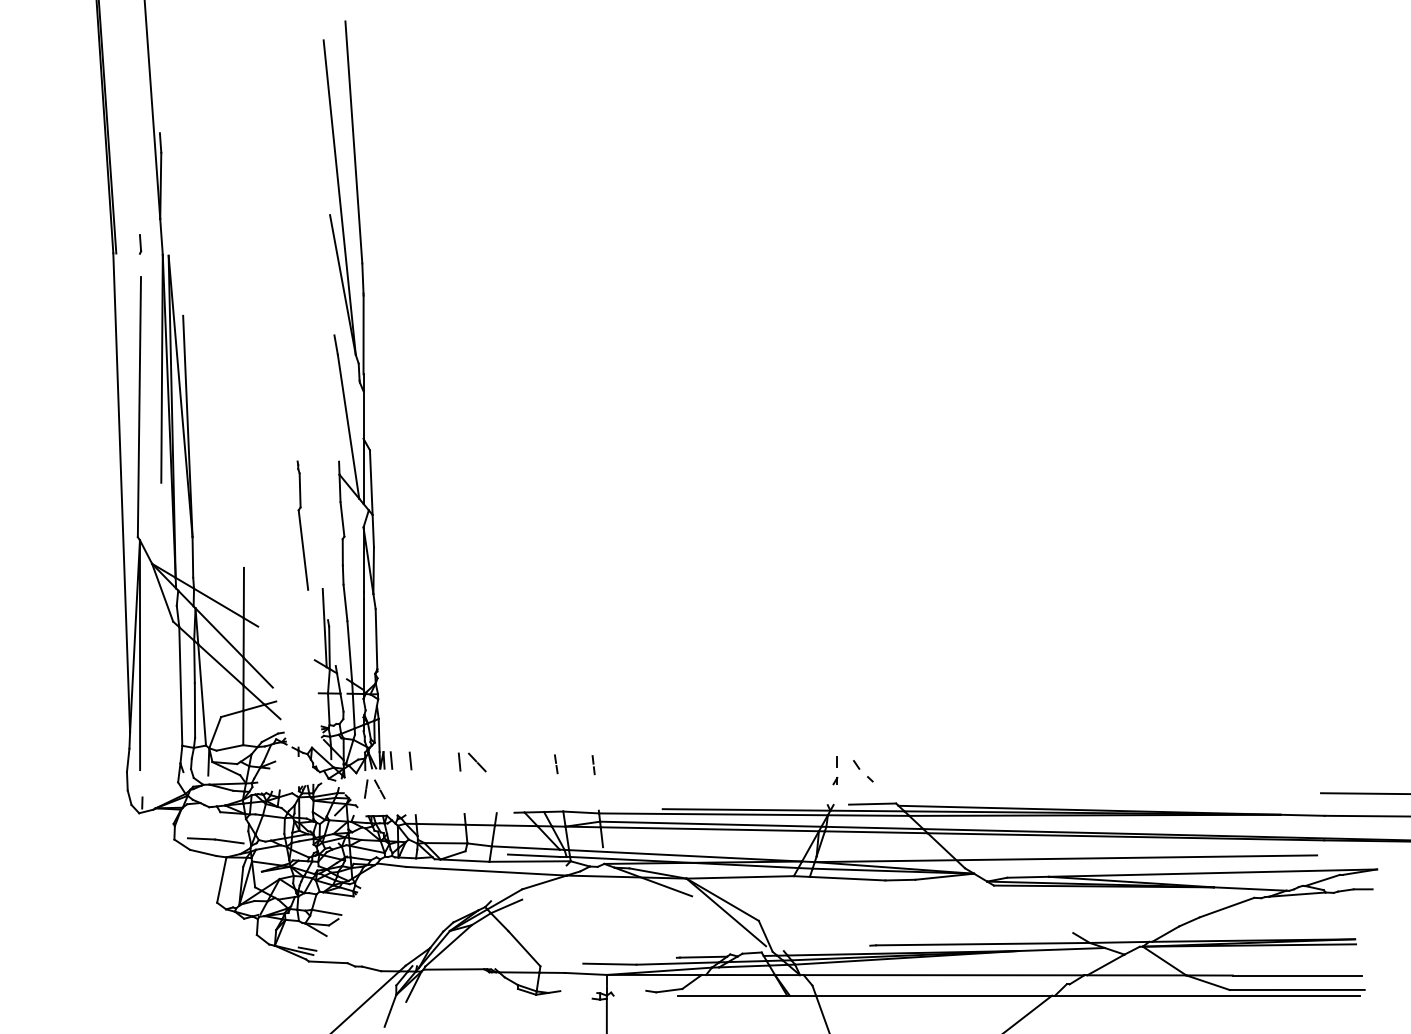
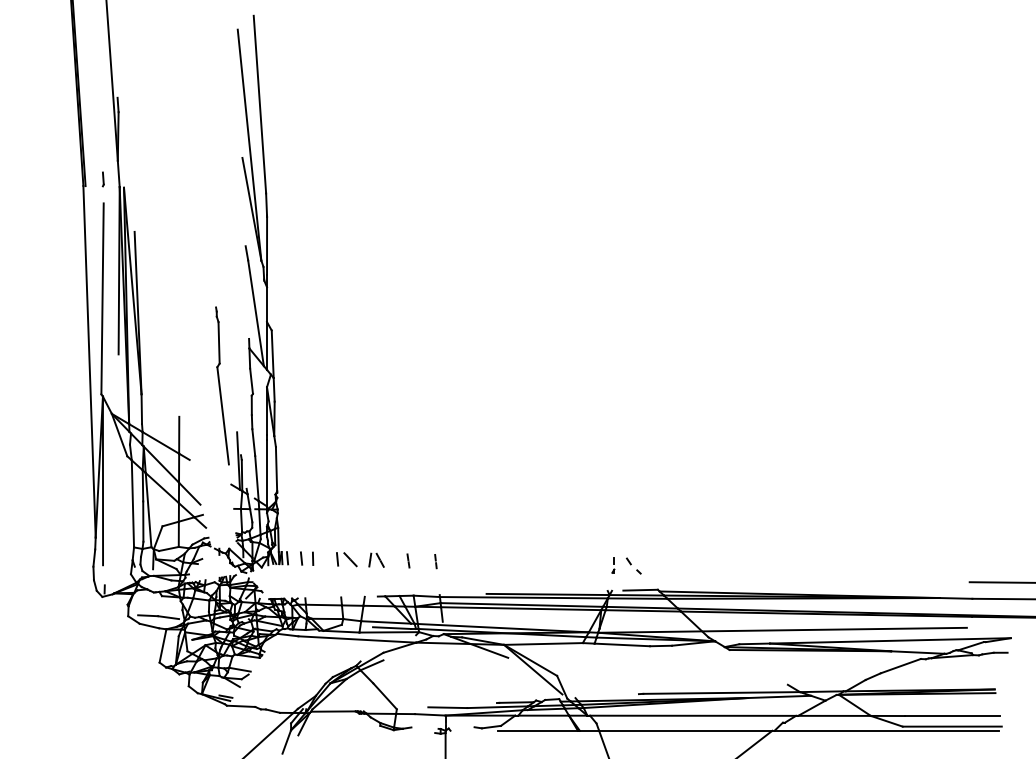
part: (302, 525) -> (222, 385), size x1.67
line: (426, 761) -> (313, 558), added
part: (835, 770) -> (613, 565), size x0.71
part: (374, 789) -> (376, 560), moved

